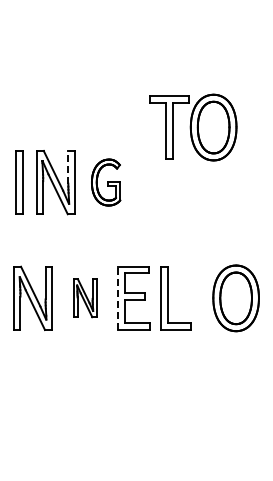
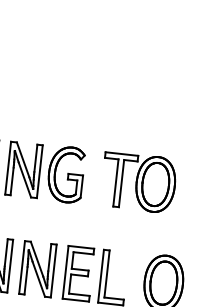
part: (193, 127) -> (138, 182), moved
line: (68, 166) -> (36, 157), dashed -> solid
part: (105, 182) -> (65, 174), size x1.43
part: (84, 297) -> (37, 268), size x1.67
line: (118, 298) -> (65, 272), dashed -> solid

